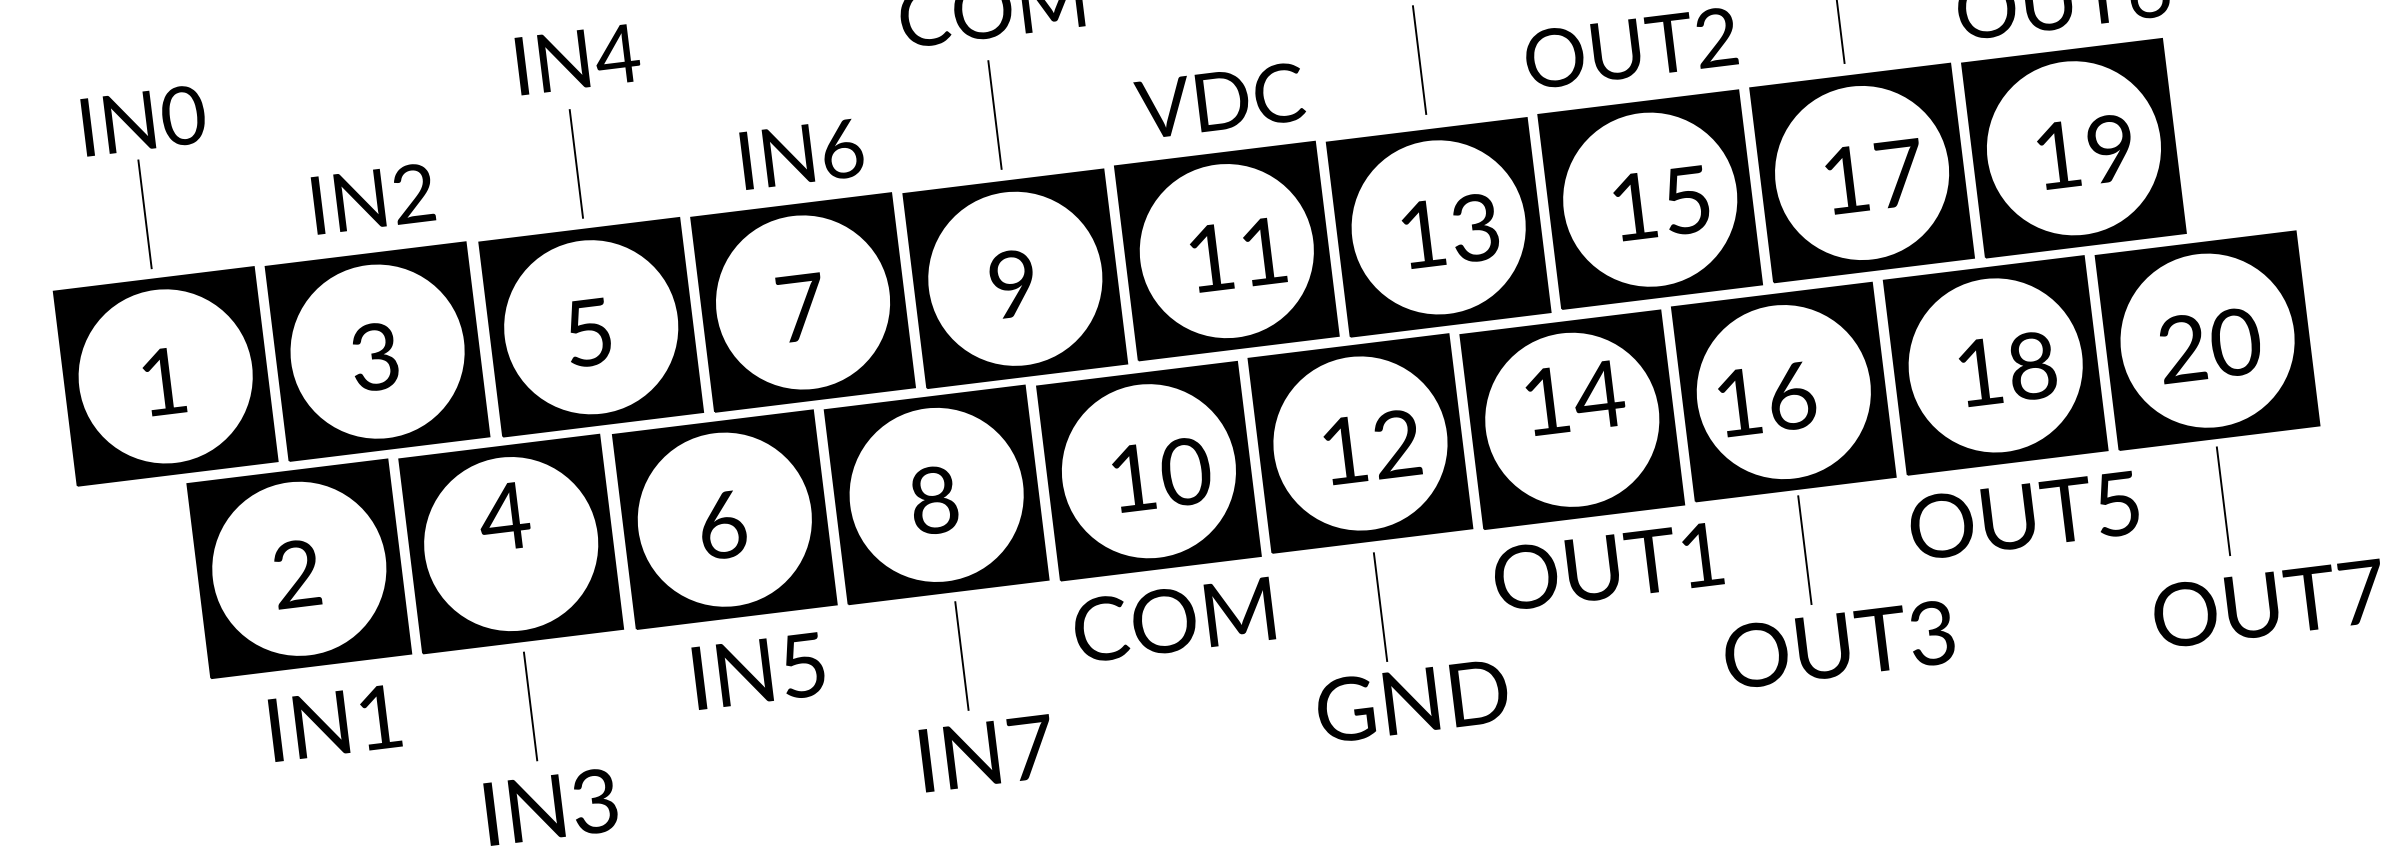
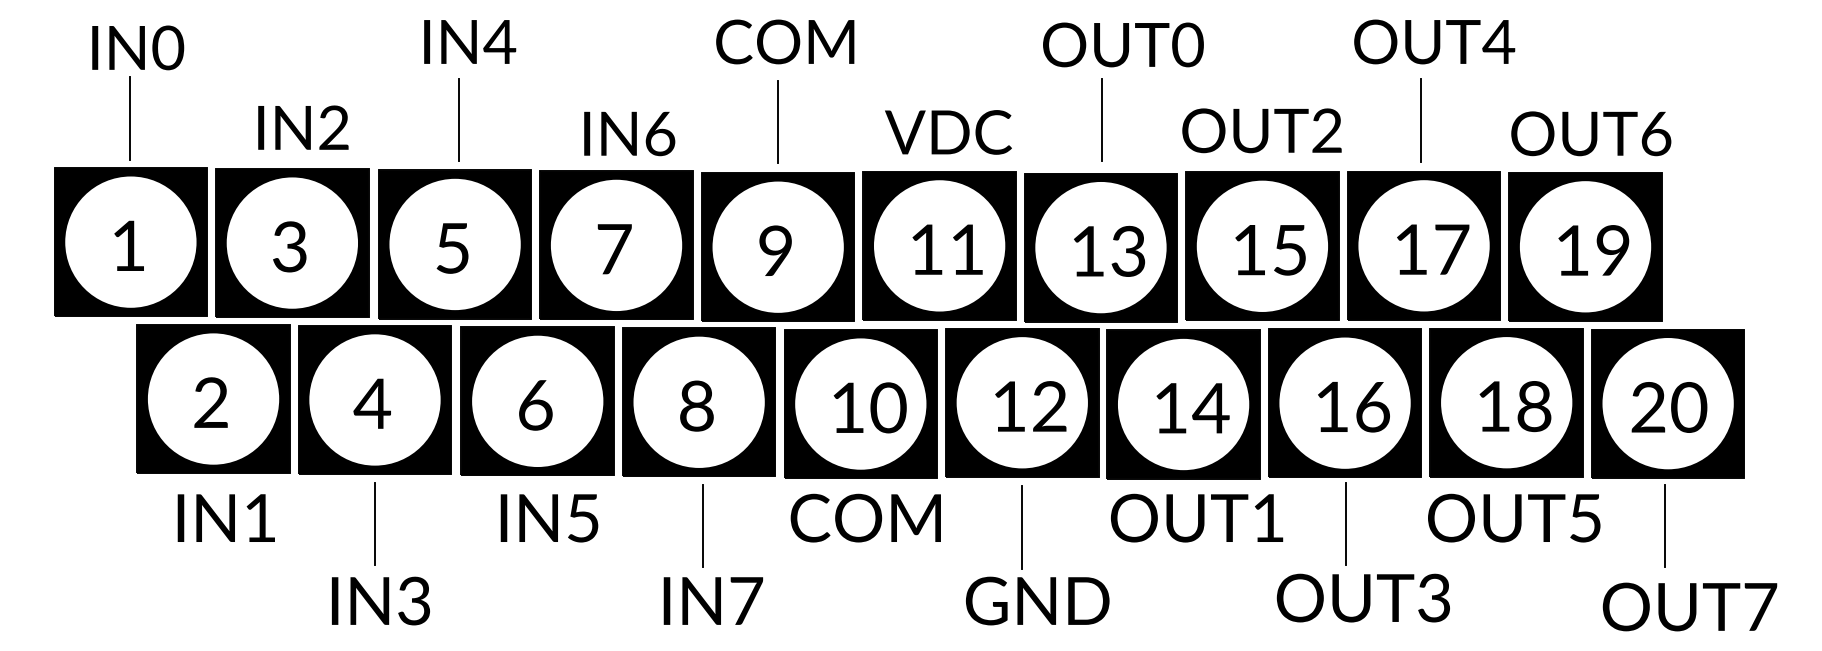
text: (1574, 398) -> (1192, 408), moved
text: (1766, 399) -> (1353, 407), moved
text: (503, 516) -> (371, 403), moved

